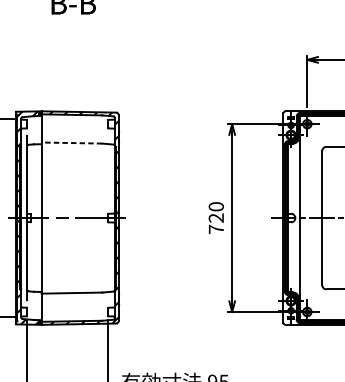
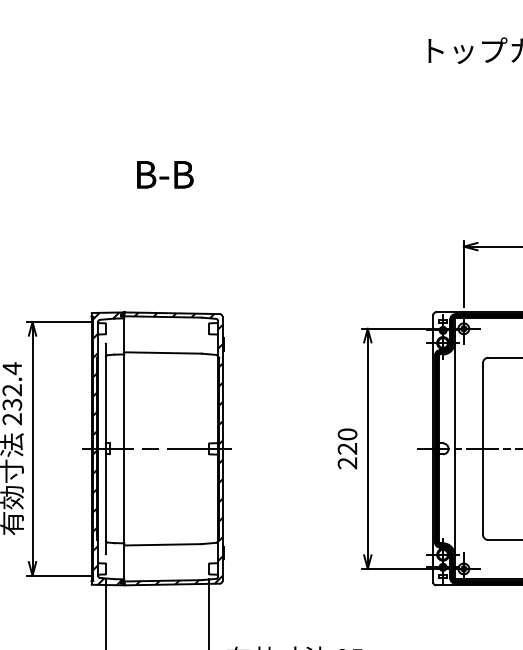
line: (72, 142) -> (163, 352), dashed -> solid
text: (216, 229) -> (347, 463), 720 -> 220

